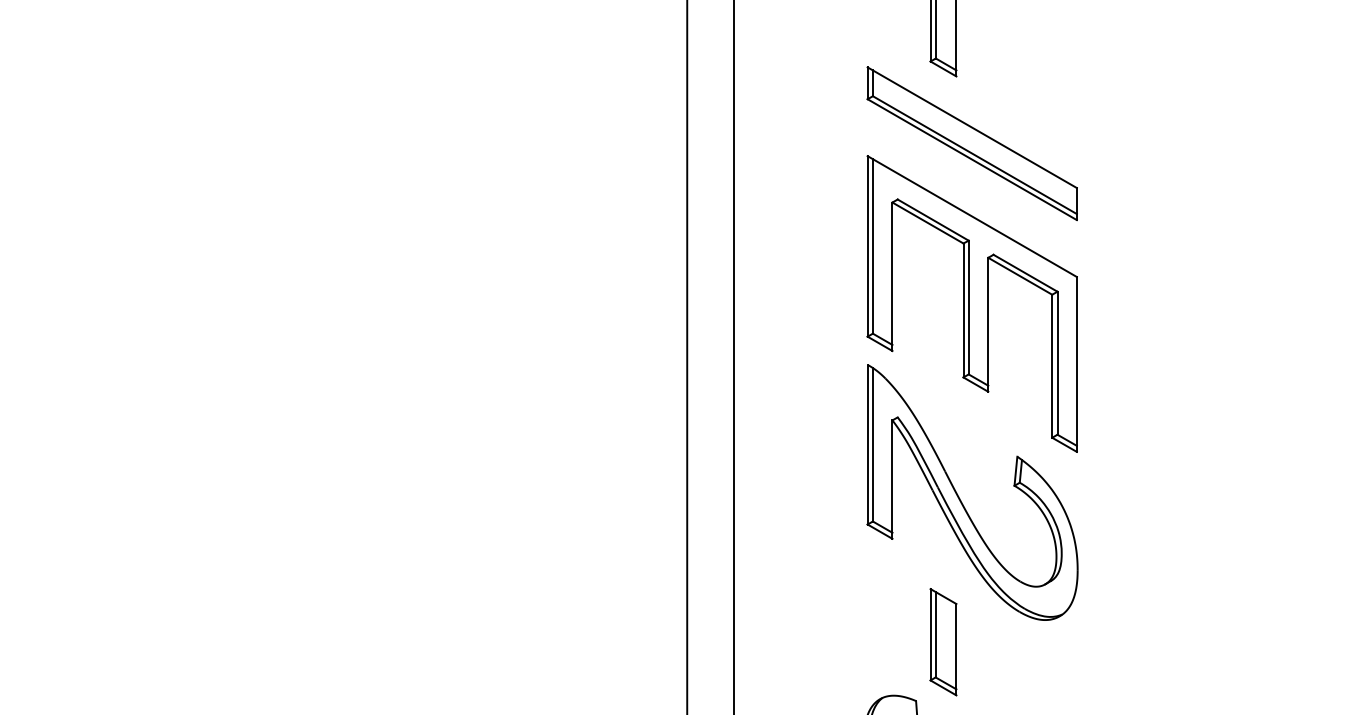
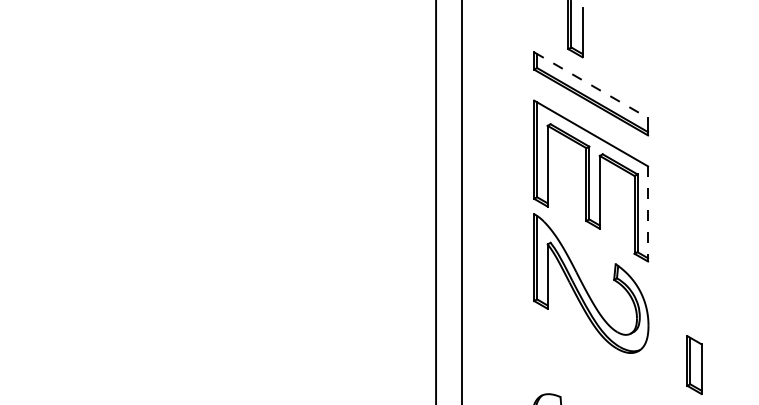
line: (972, 128) -> (591, 85), solid -> dashed
line: (1077, 363) -> (648, 213), solid -> dashed
part: (943, 641) -> (694, 364), moved

